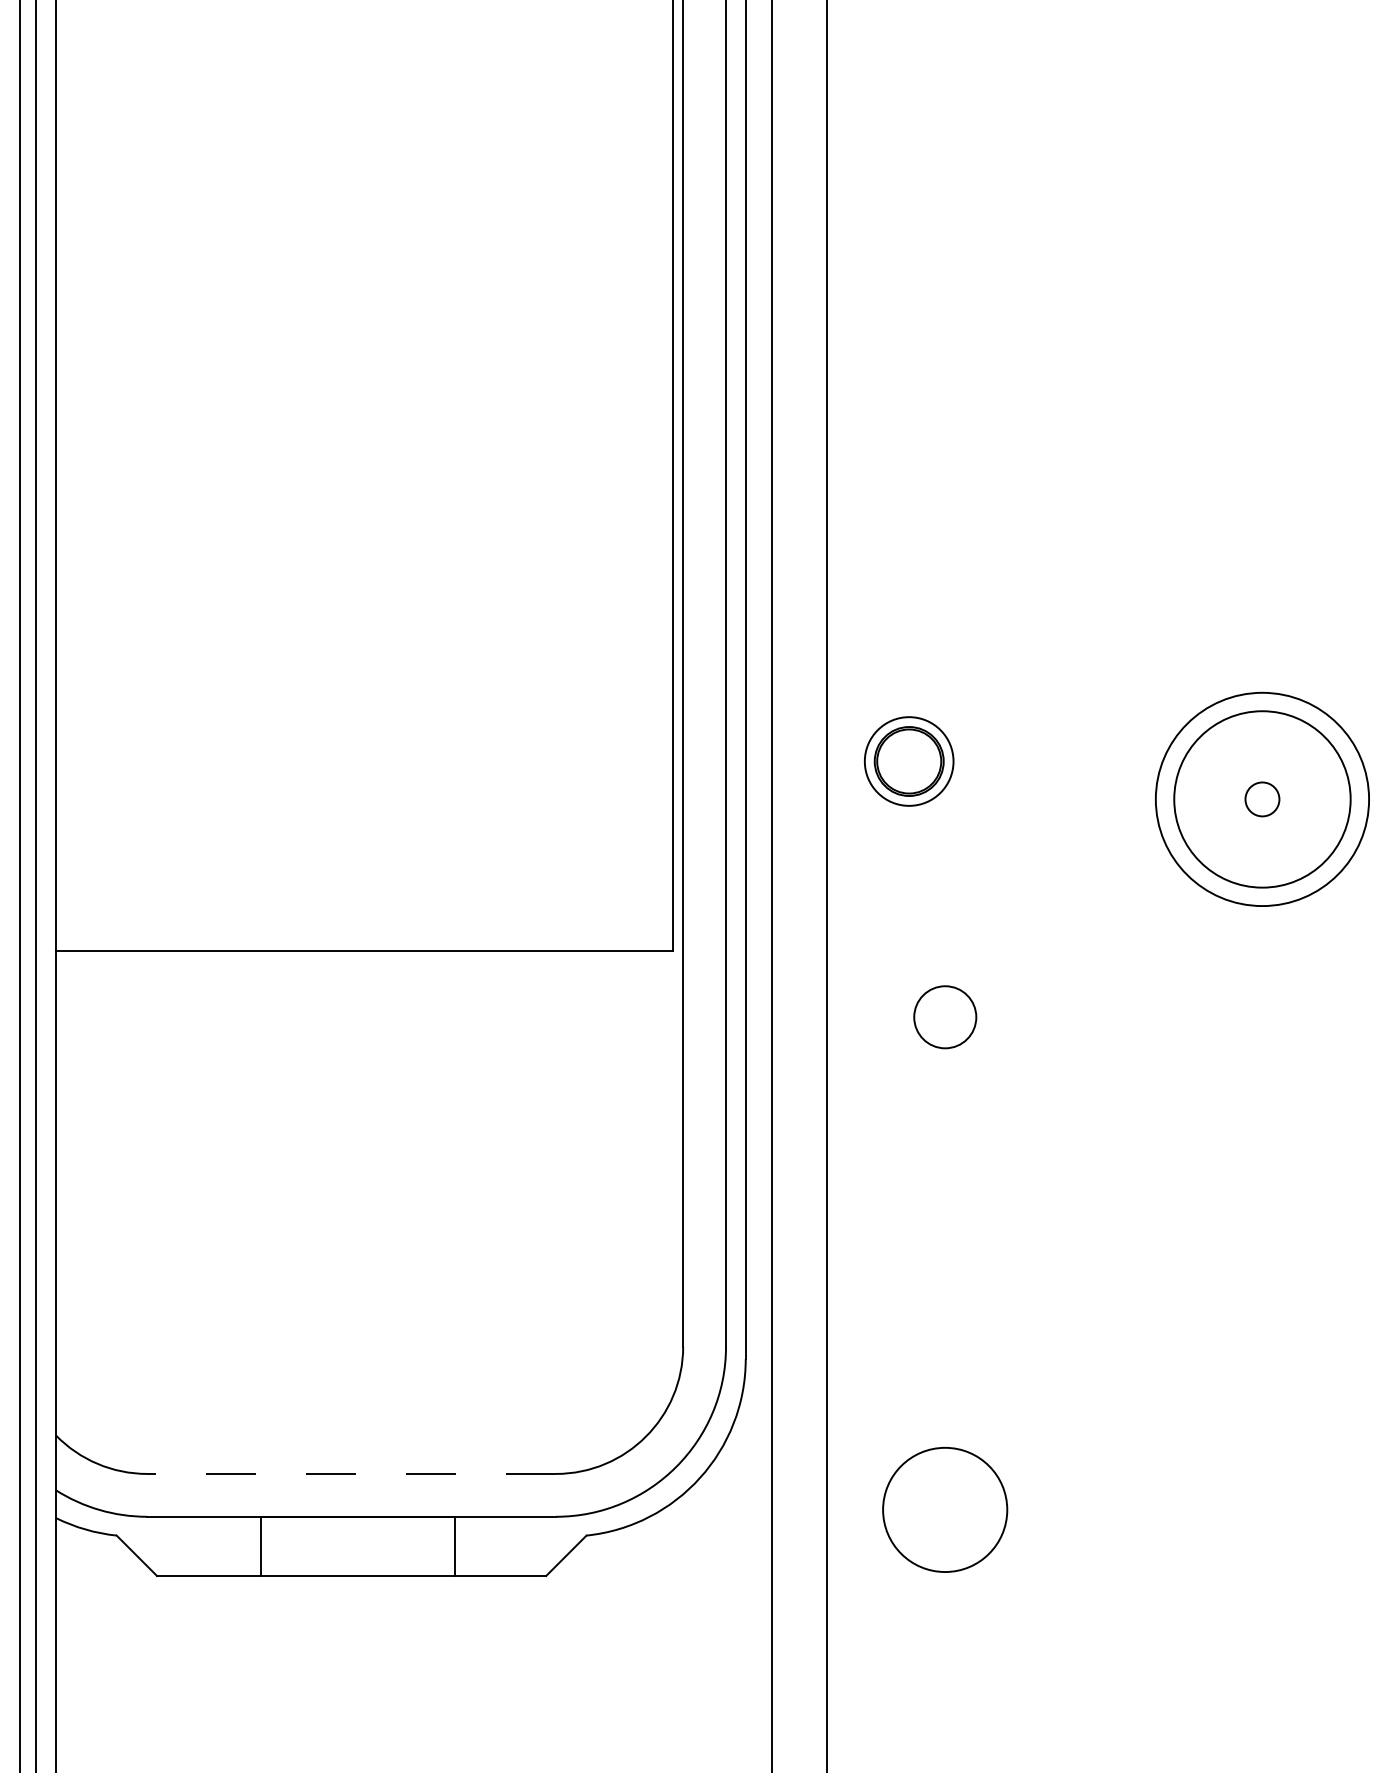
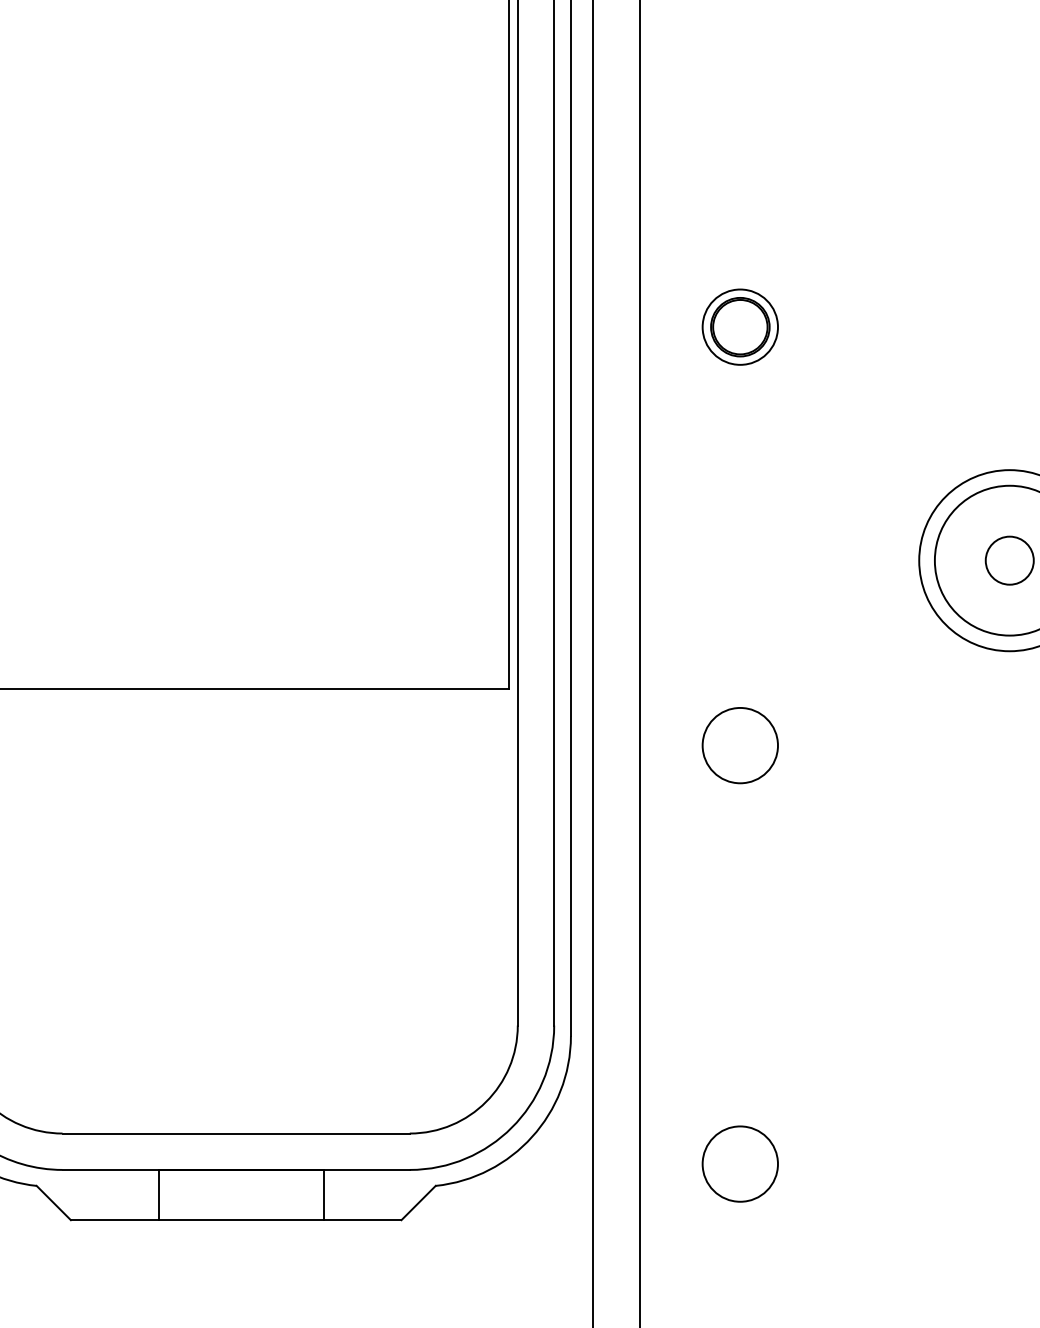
part: (909, 761) -> (740, 327), moved
circle: (1262, 799) -> (1009, 560), size x1.67
circle: (945, 1017) -> (740, 745), size x1.43
line: (351, 1473) -> (236, 1133), dashed -> solid
circle: (944, 1509) -> (739, 1163), size x0.71

